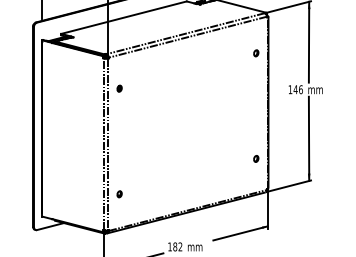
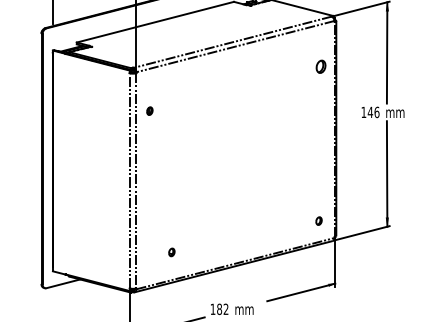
part: (255, 53) -> (320, 66), size x1.6
part: (255, 158) -> (318, 220), moved
part: (119, 194) -> (171, 252), moved

